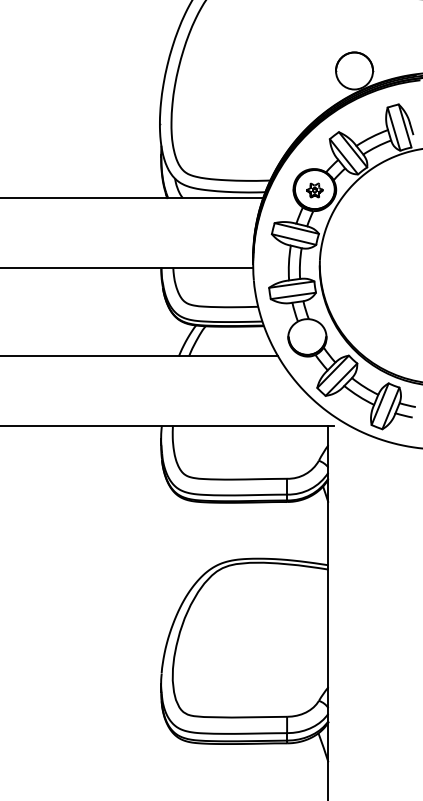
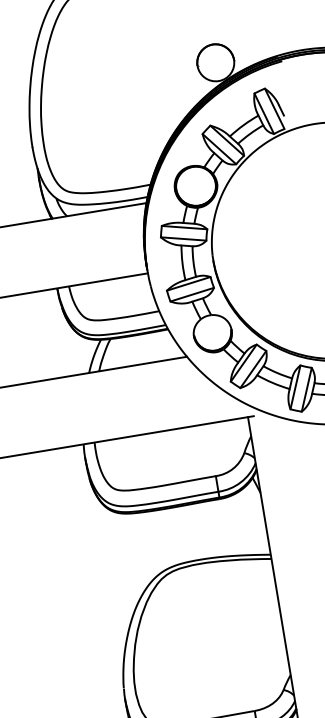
part: (314, 190) -> (195, 187), removed

